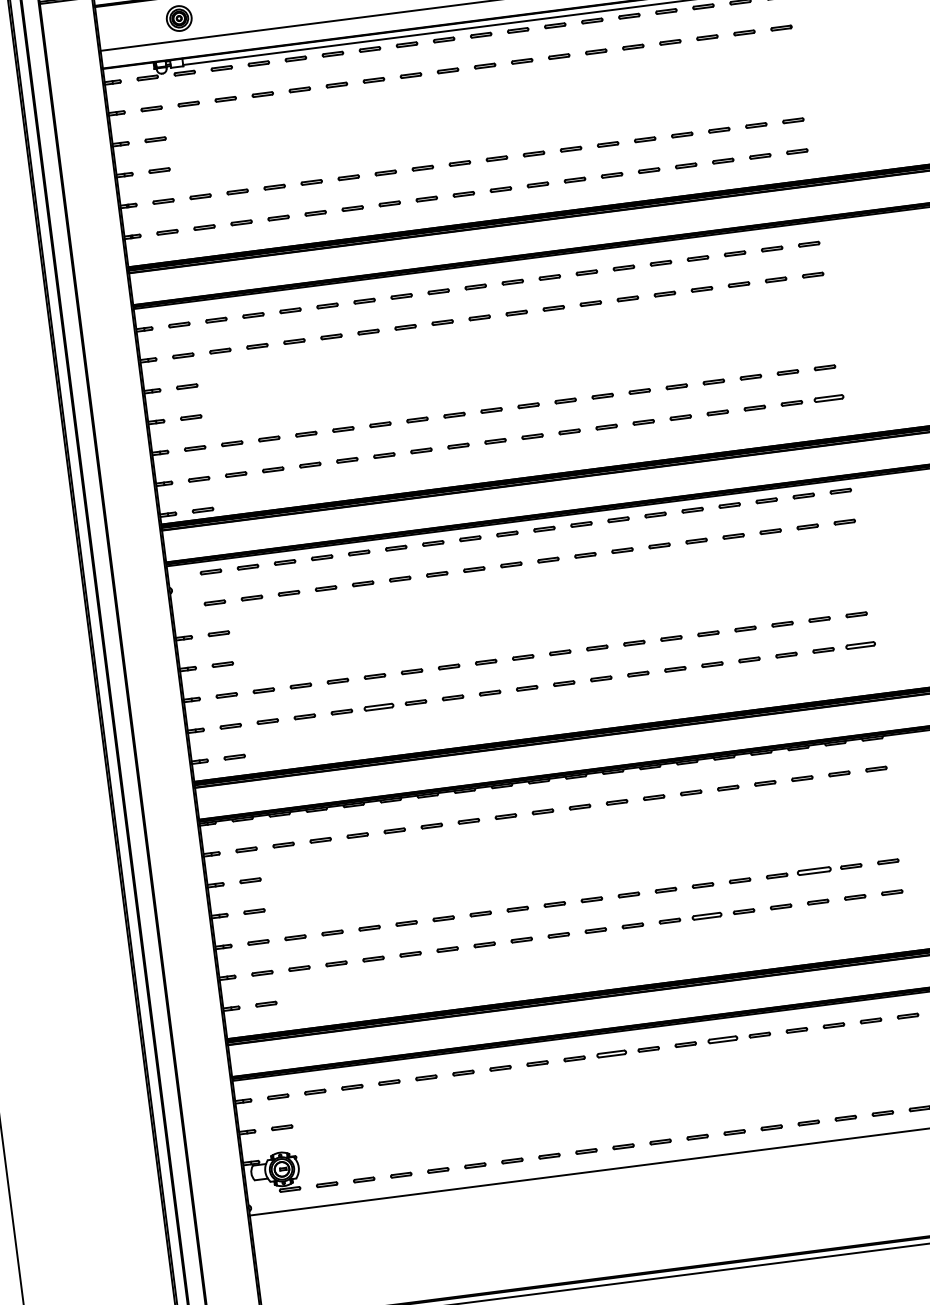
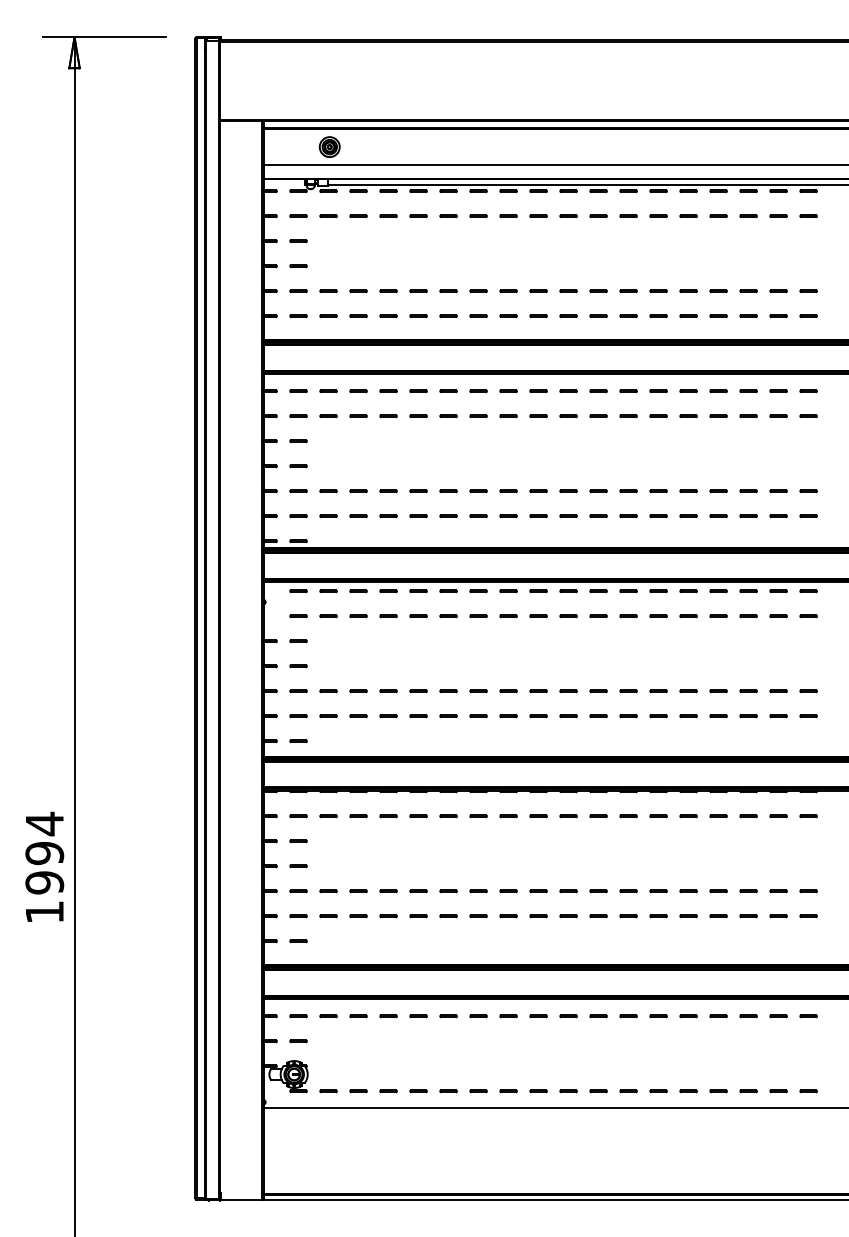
part: (828, 398) -> (808, 516), size x0.71
part: (860, 645) -> (808, 716), size x0.71
part: (378, 707) -> (418, 716), size x0.71
part: (814, 871) -> (748, 891), size x0.62
part: (706, 916) -> (658, 916), size x0.71
part: (722, 1040) -> (658, 1016), size x0.71
part: (611, 1054) -> (568, 1016), size x0.71

